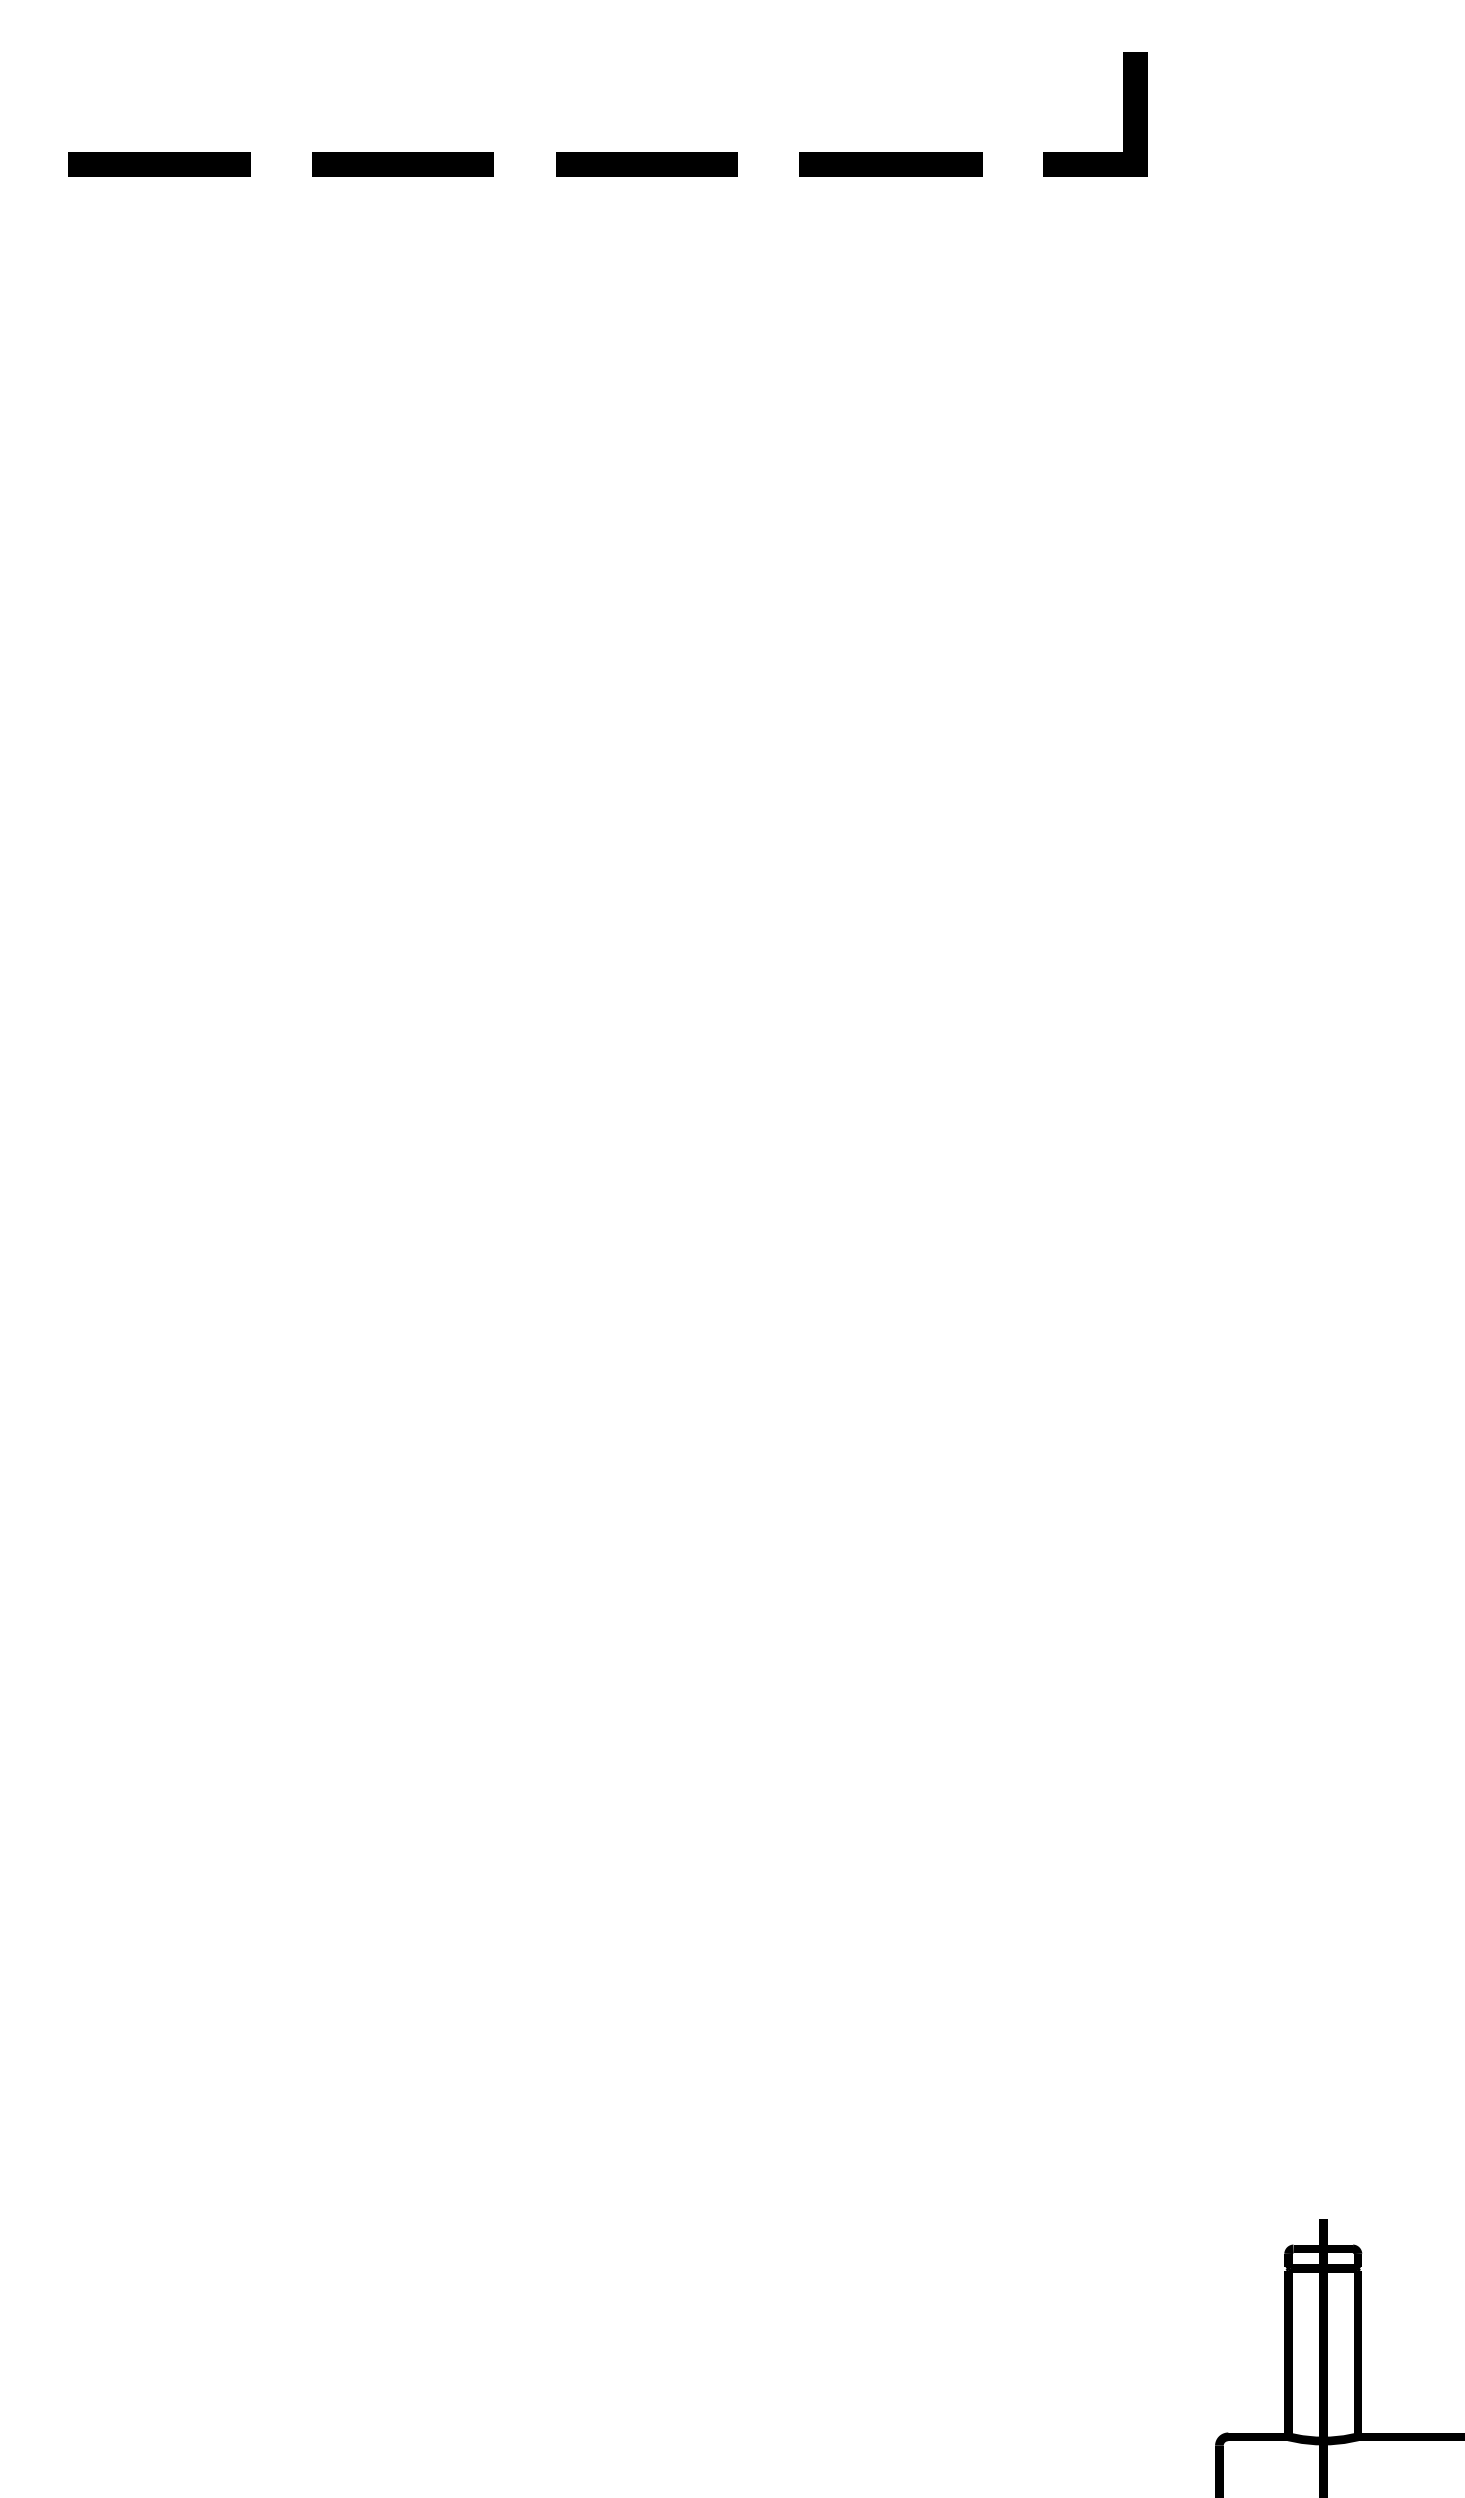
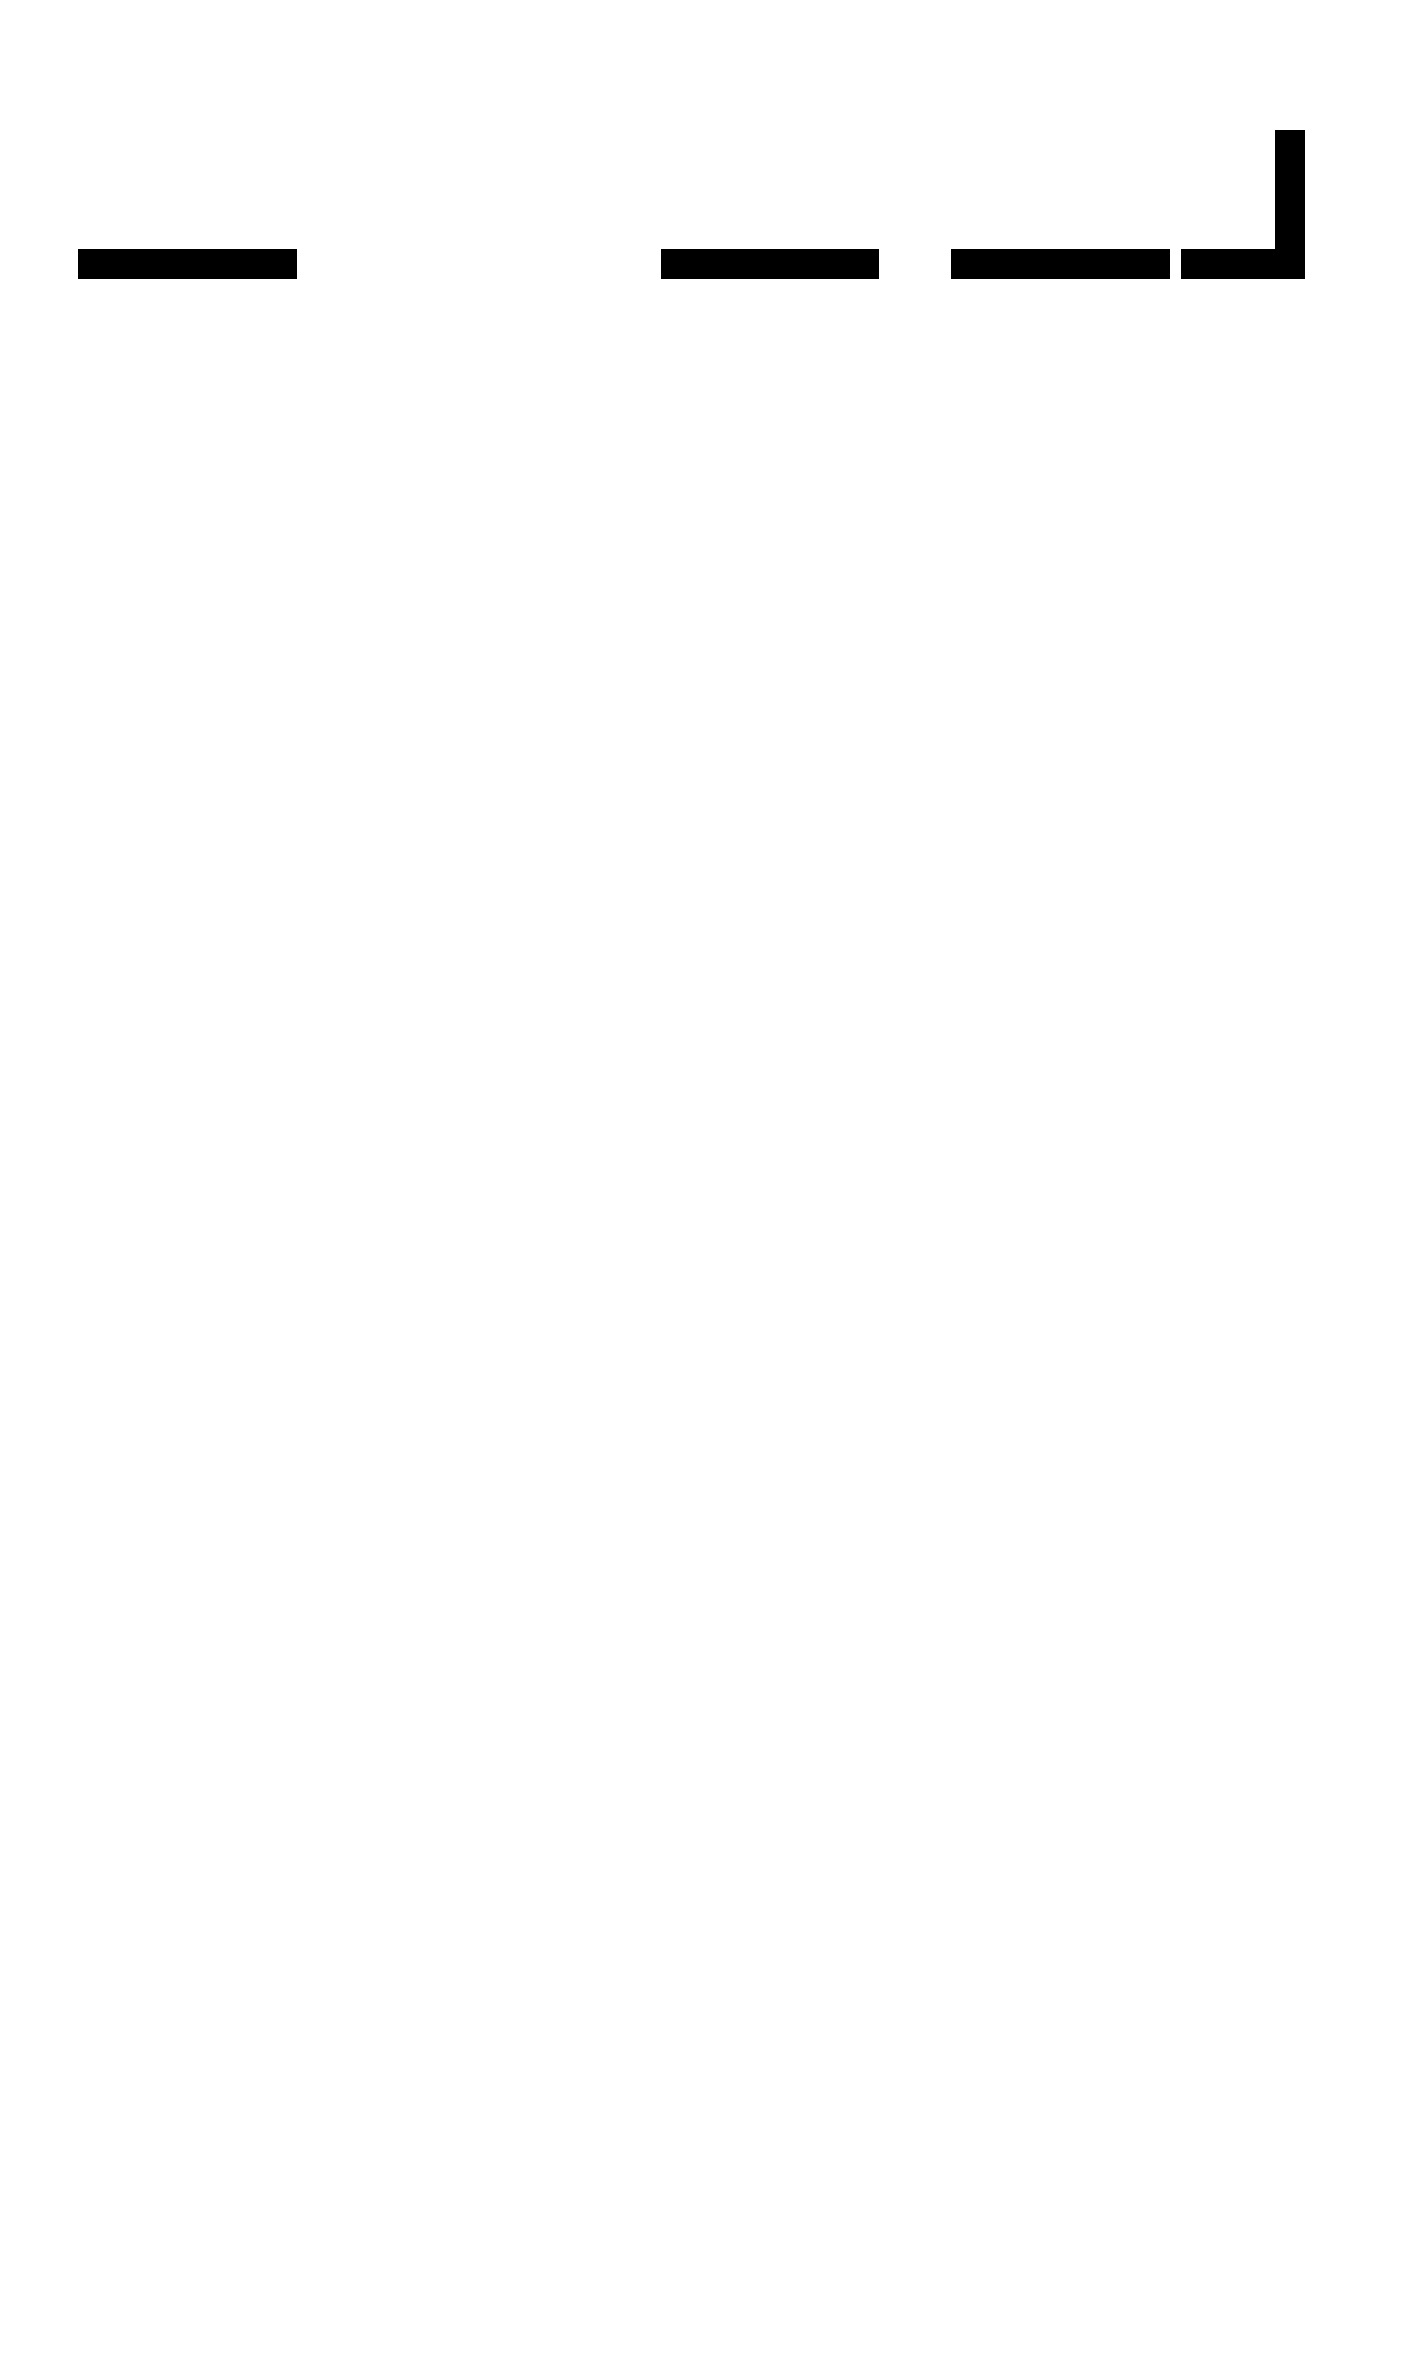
line: (1123, 114) -> (1276, 205), moved
line: (402, 164) -> (478, 264), removed

